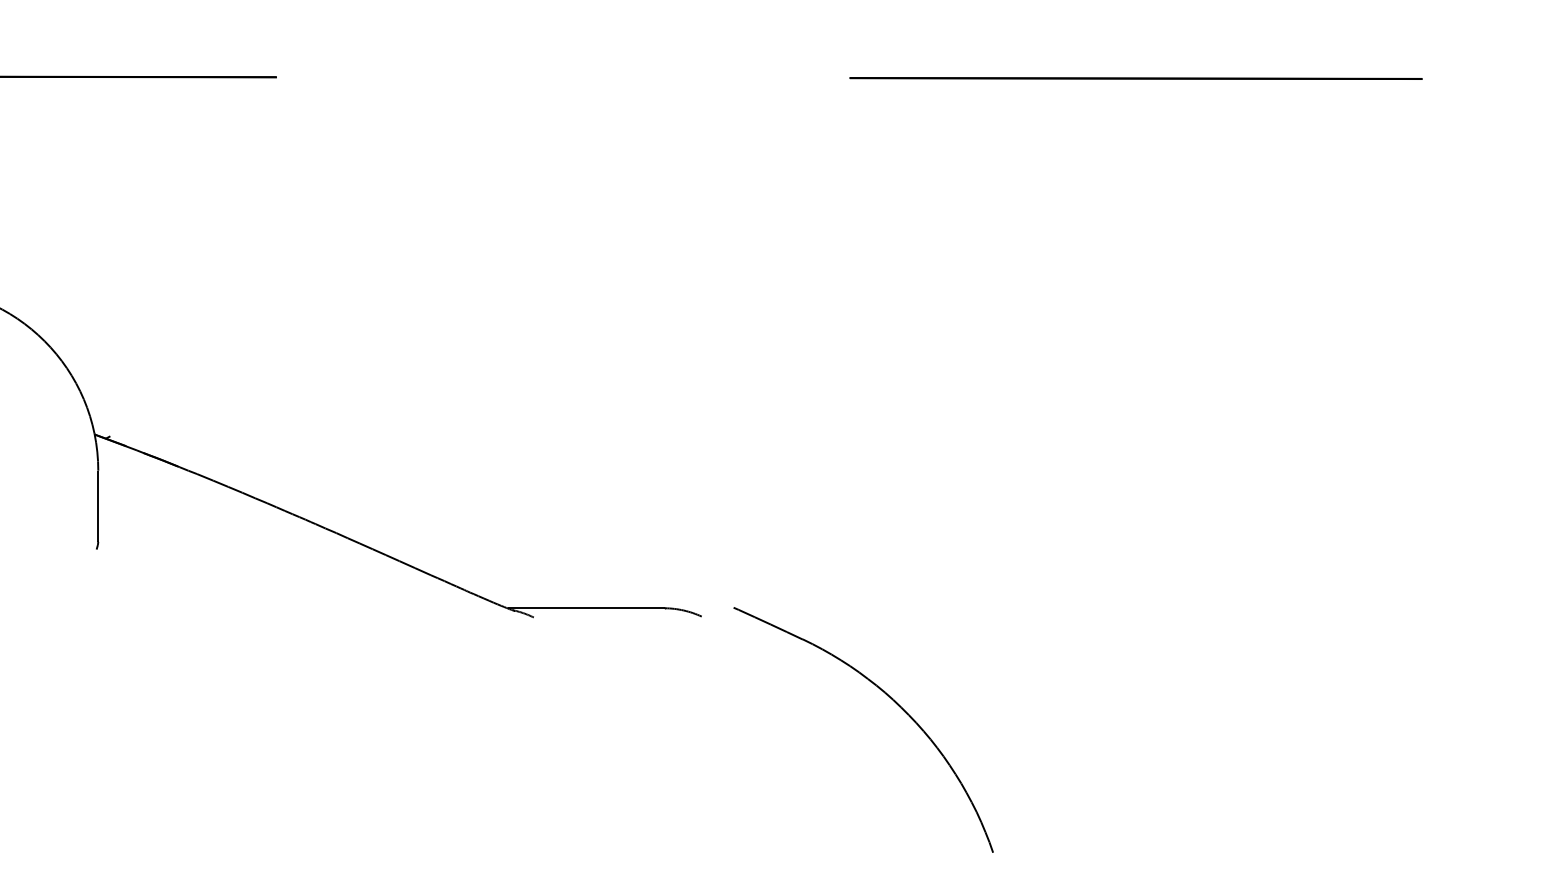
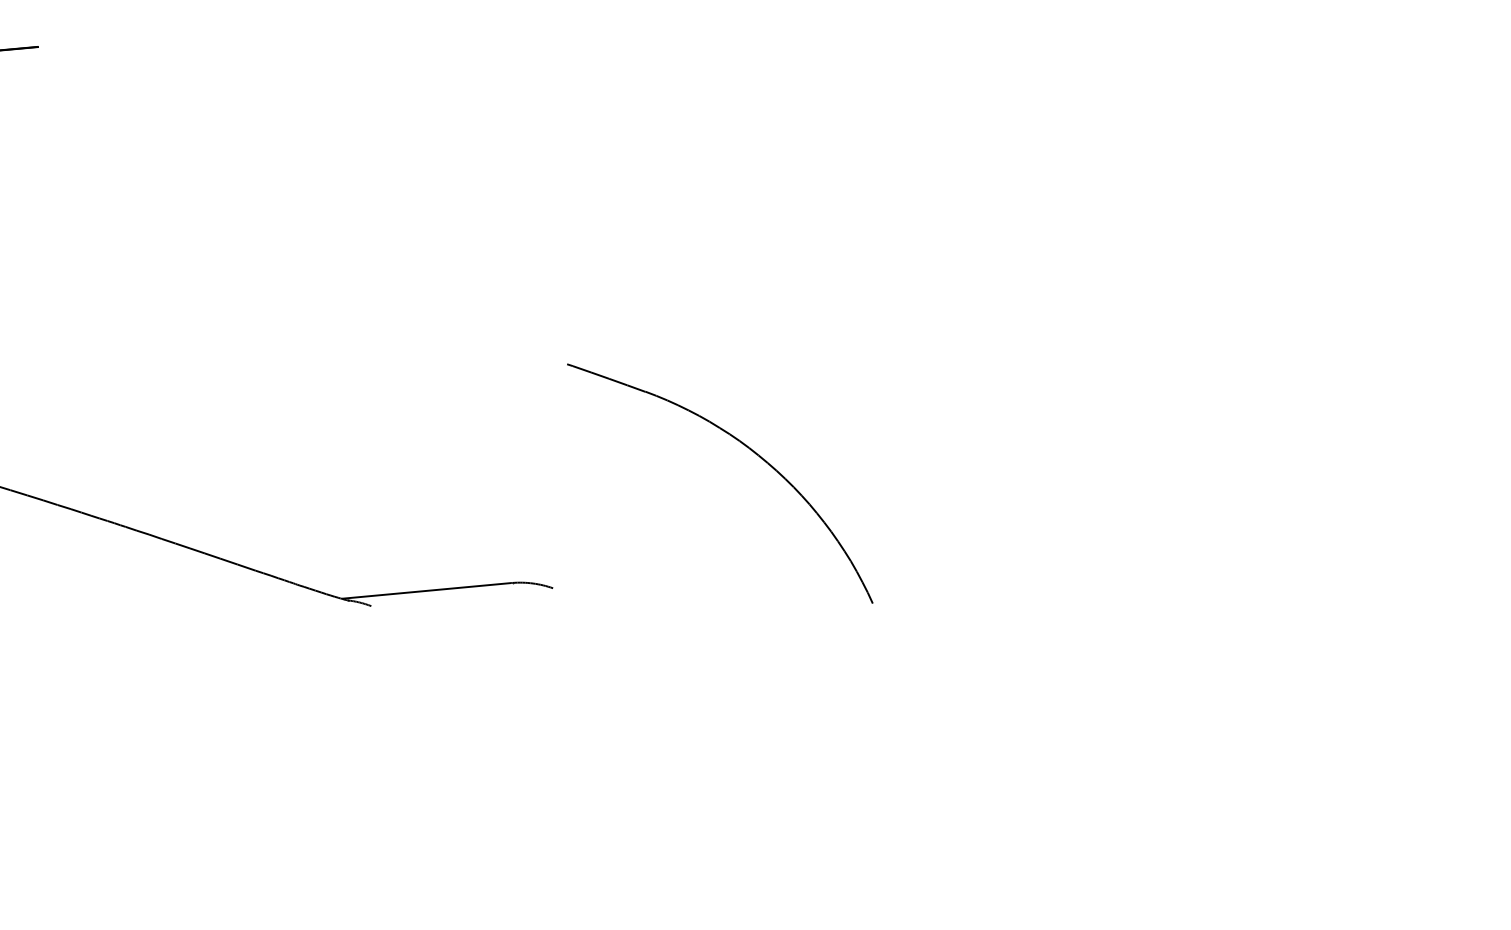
part: (887, 696) -> (742, 444), moved

